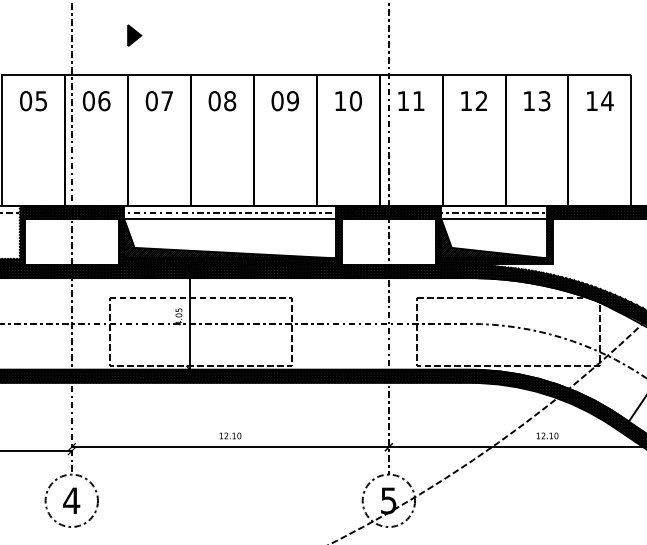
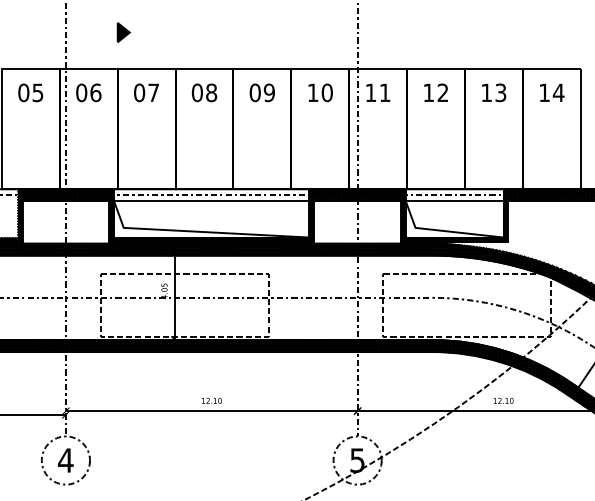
hatch: (230, 238) -> (211, 219), removed
hatch: (494, 238) -> (454, 219), removed

